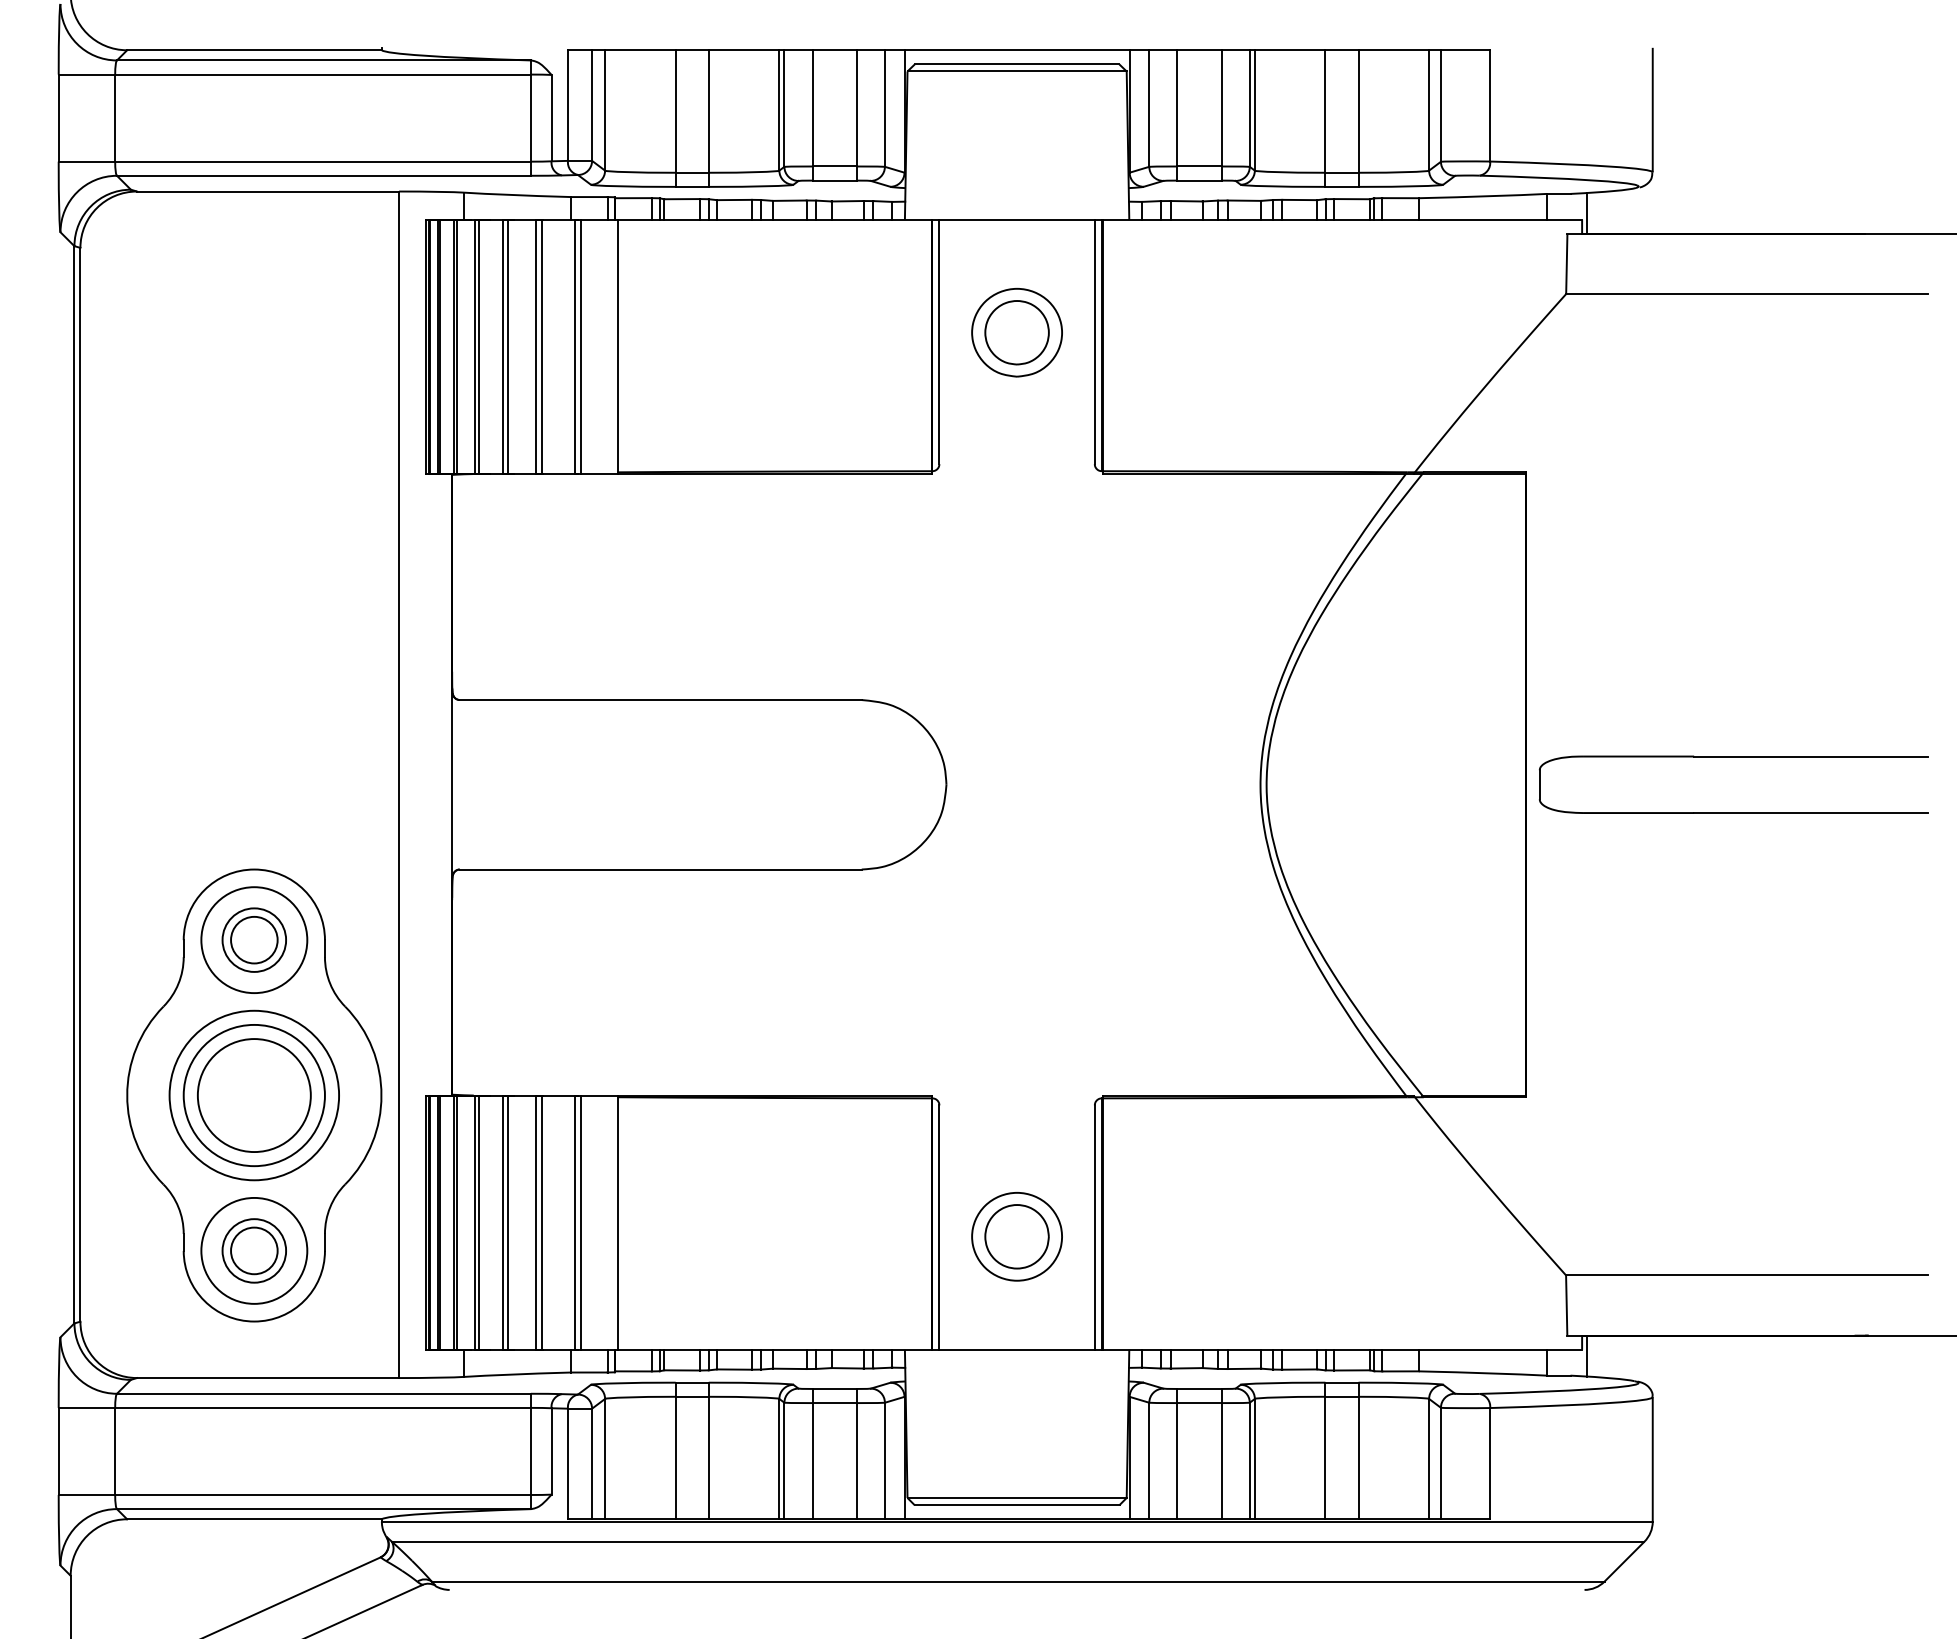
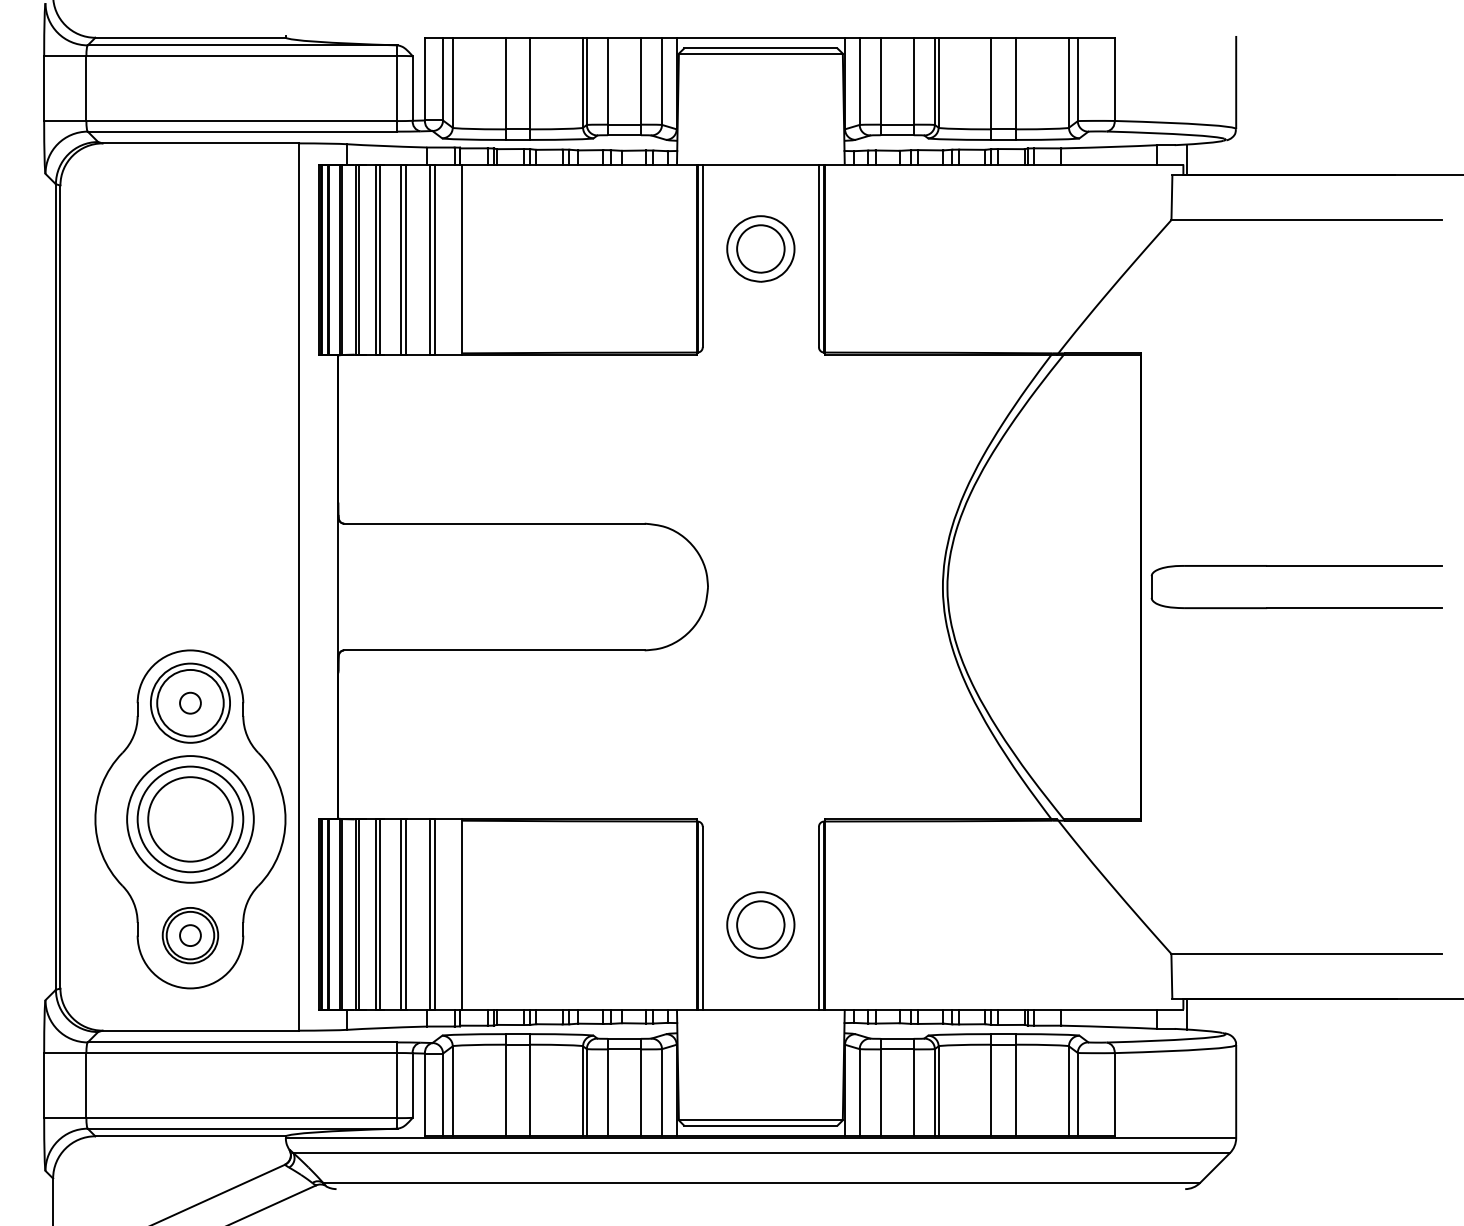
circle: (254, 939) -> (190, 702), size x0.6
circle: (254, 939) -> (190, 702), size x1.4
circle: (254, 1250) -> (190, 935), size x0.6
circle: (254, 1250) -> (190, 935), size x0.7

